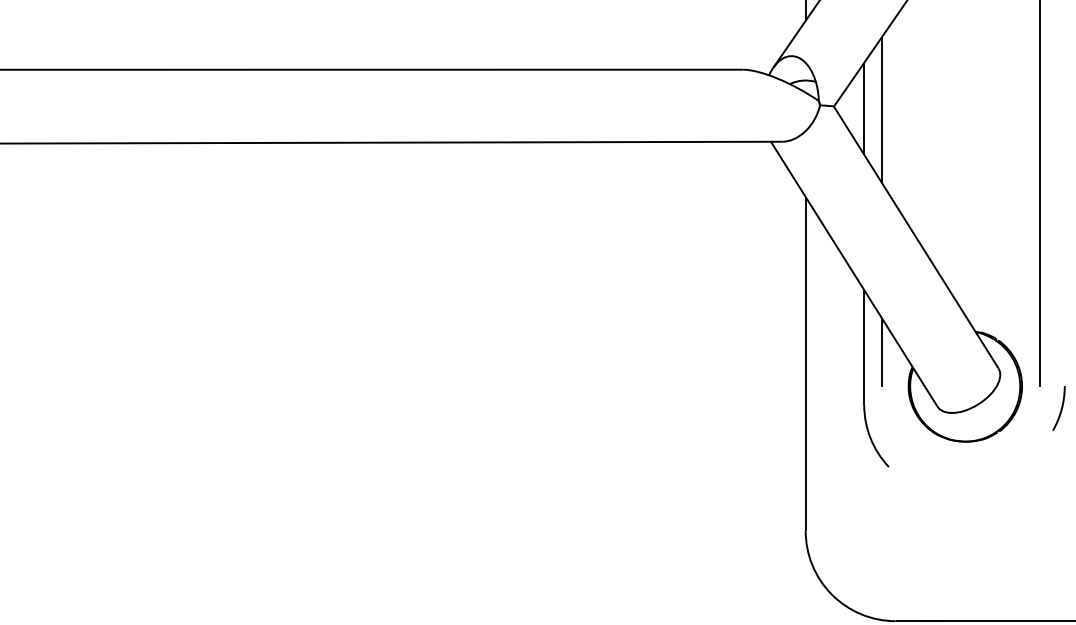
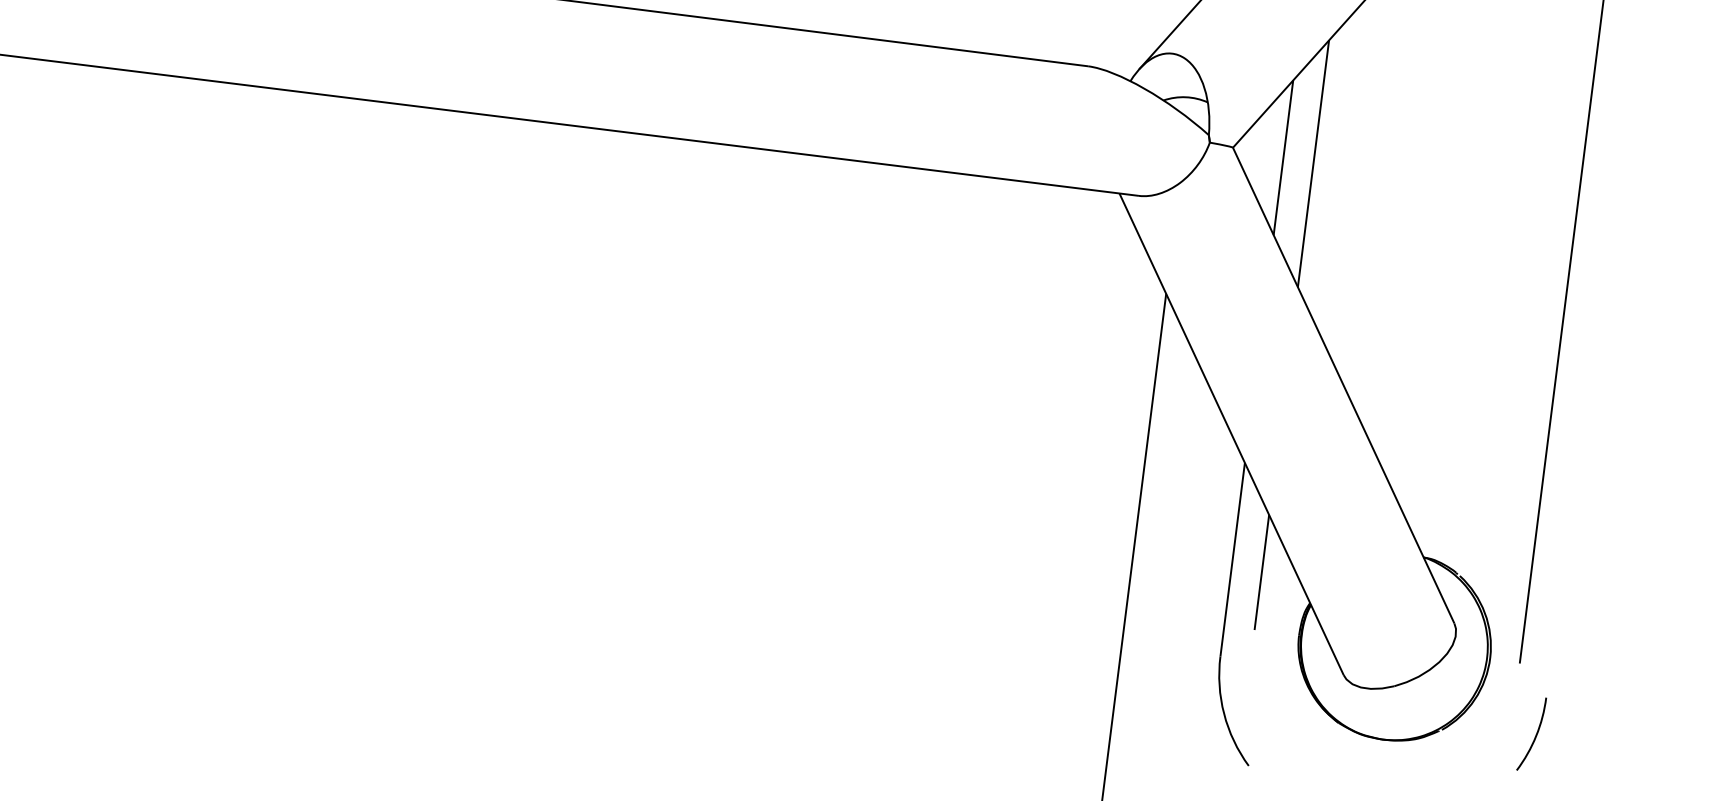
curve: (1060, 409) -> (1534, 736), moved

